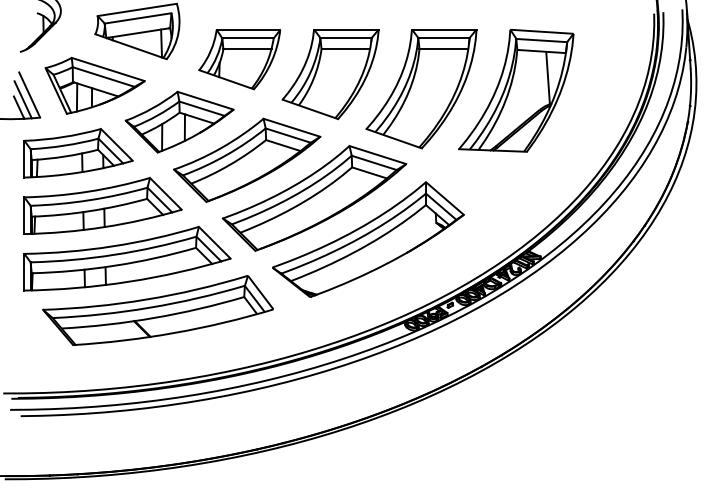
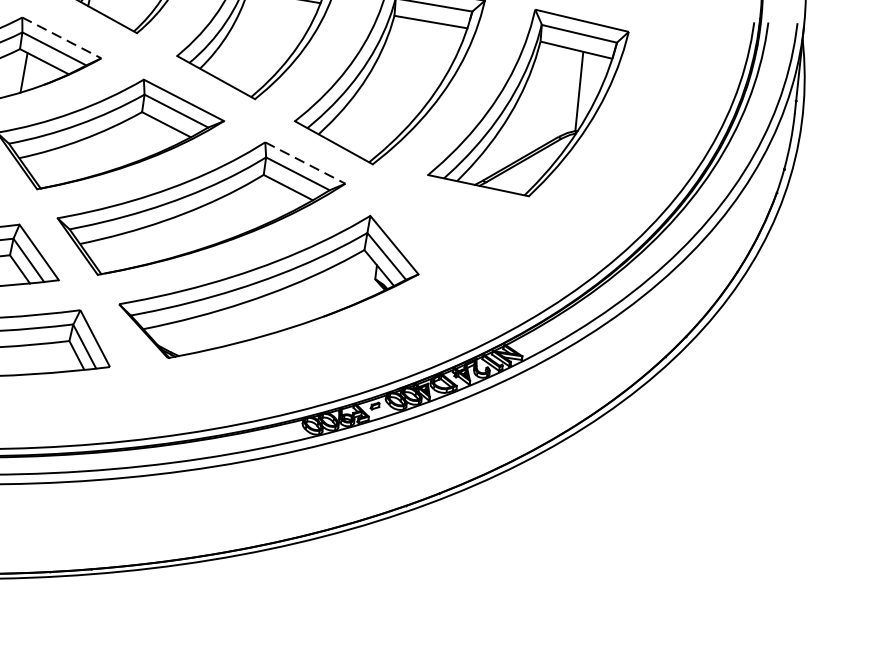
line: (206, 100) -> (63, 37), solid -> dashed
line: (377, 155) -> (304, 163), solid -> dashed

